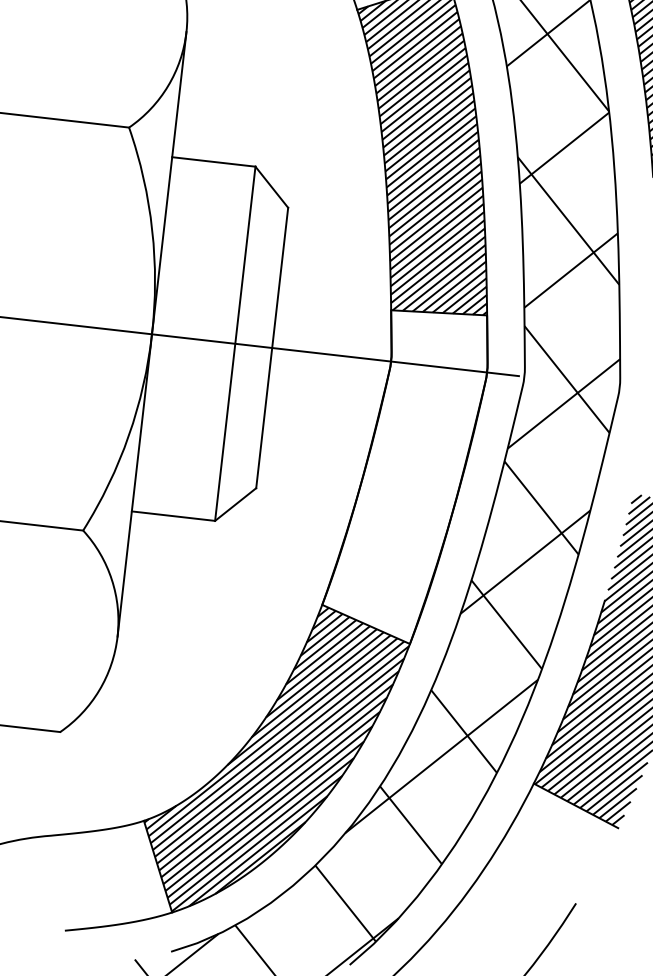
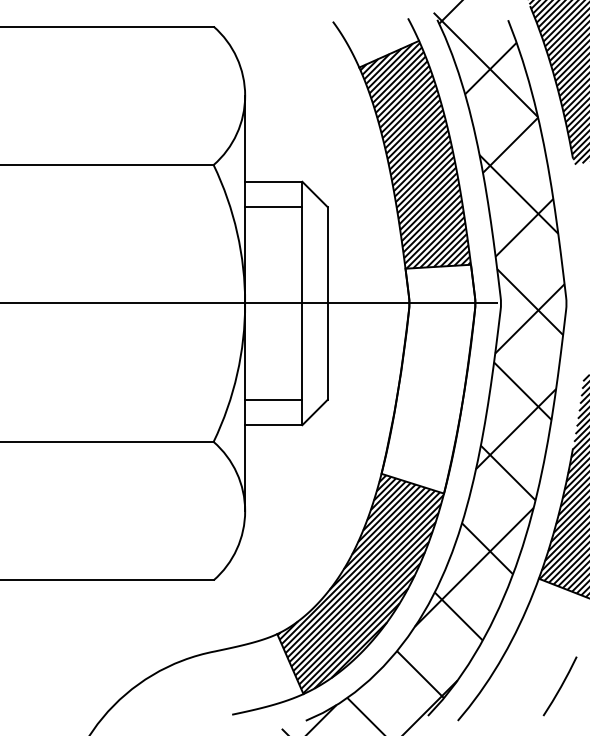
line: (209, 199) -> (273, 207), added
line: (177, 478) -> (273, 399), added

